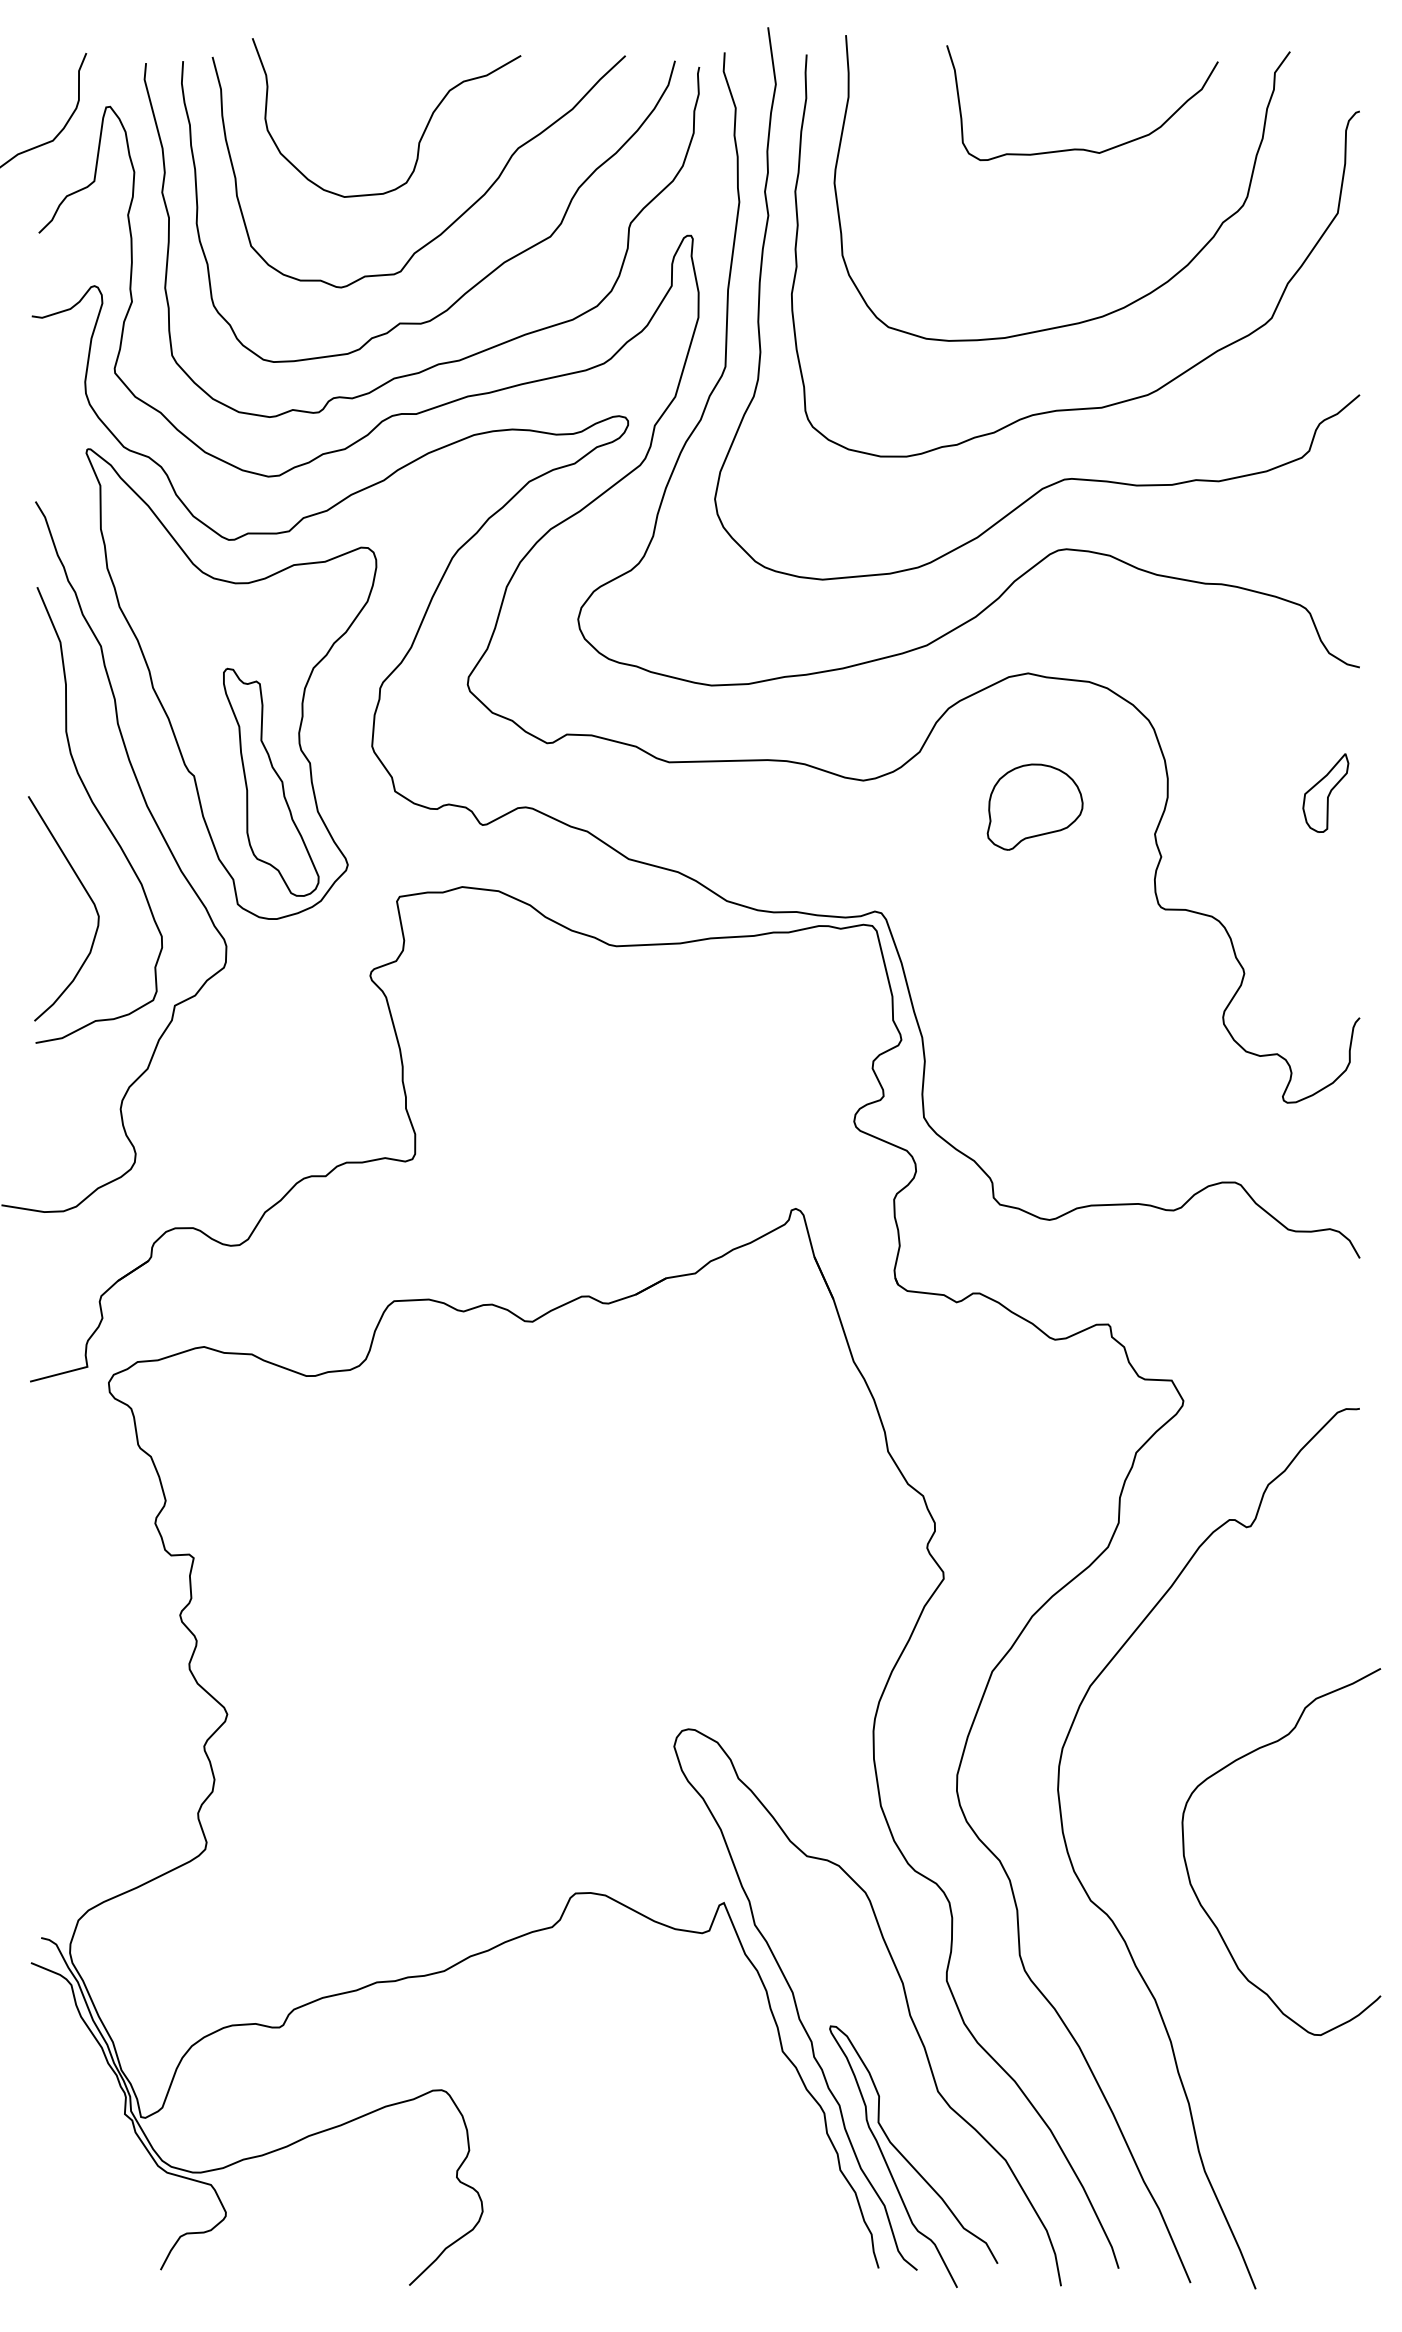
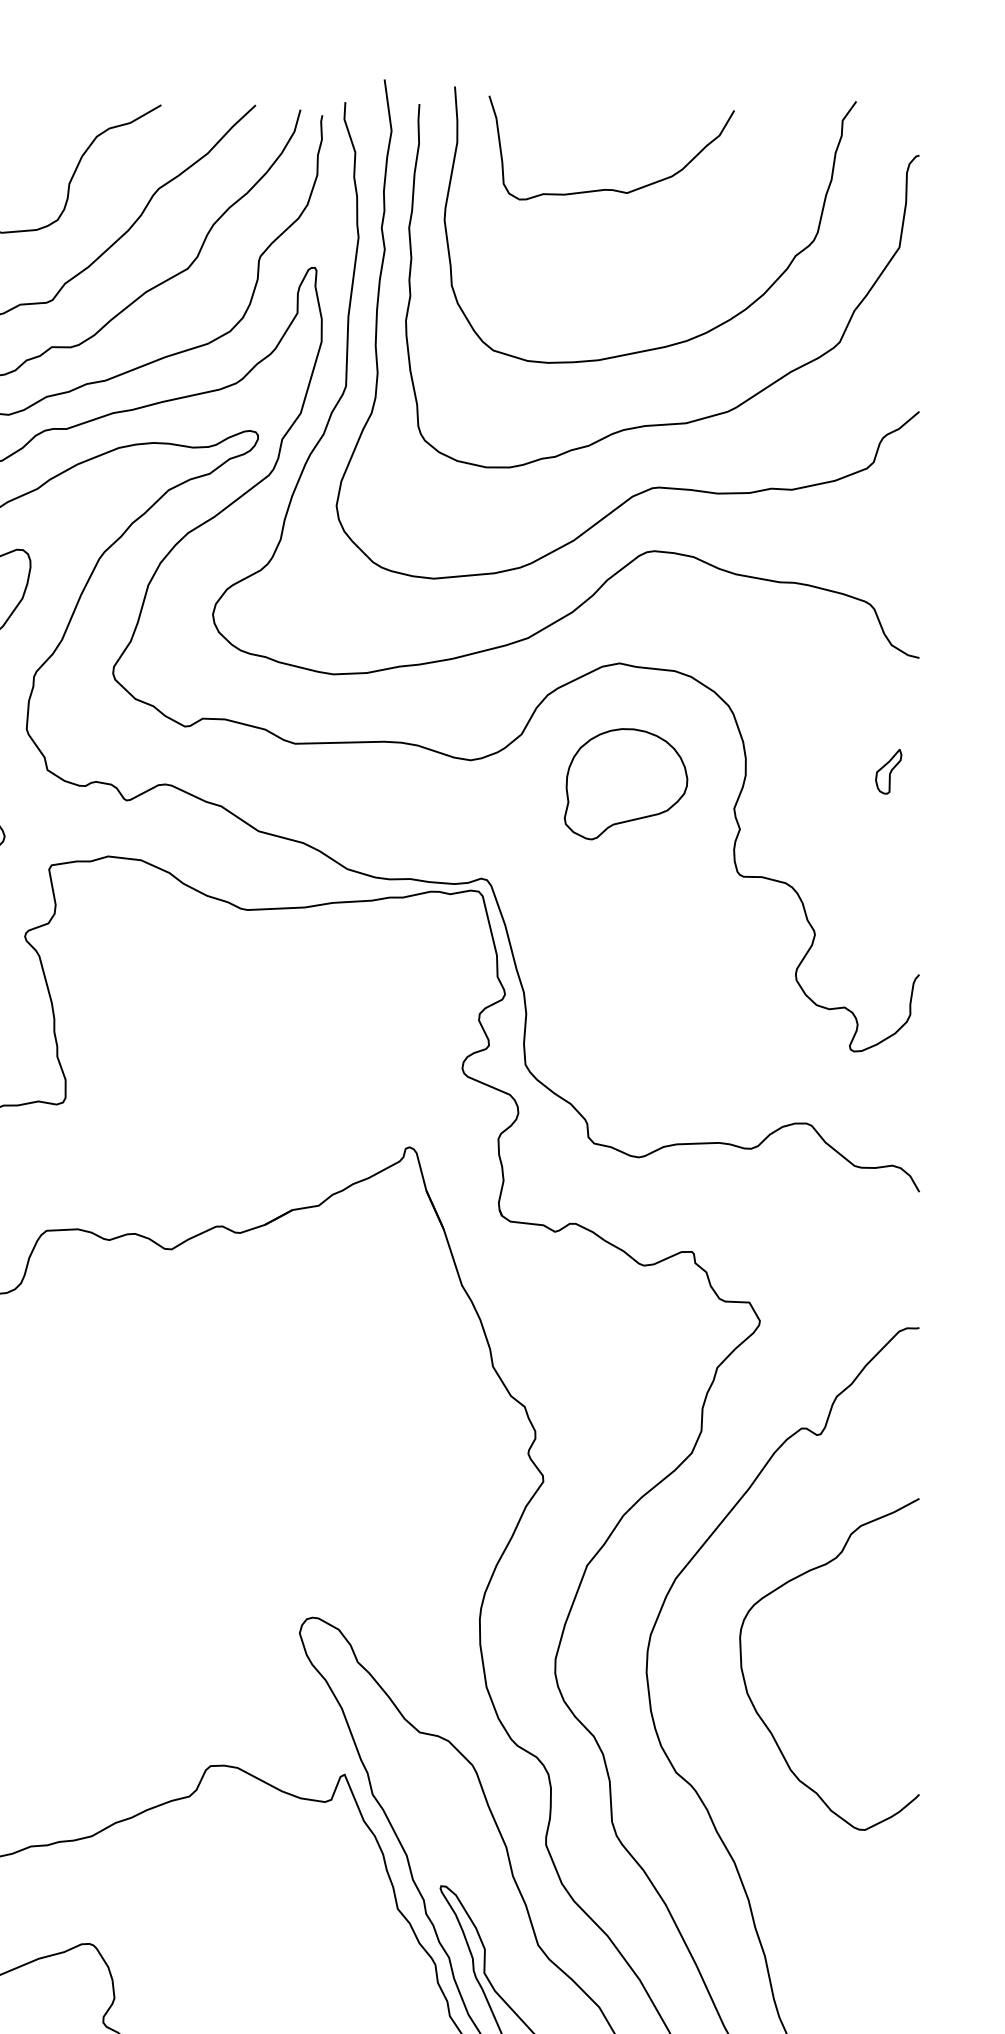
curve: (1082, 148) -> (611, 188), moved
part: (1325, 793) -> (888, 771), size x0.62
part: (1034, 807) -> (625, 784), size x1.43
curve: (1196, 1893) -> (752, 1701), moved

